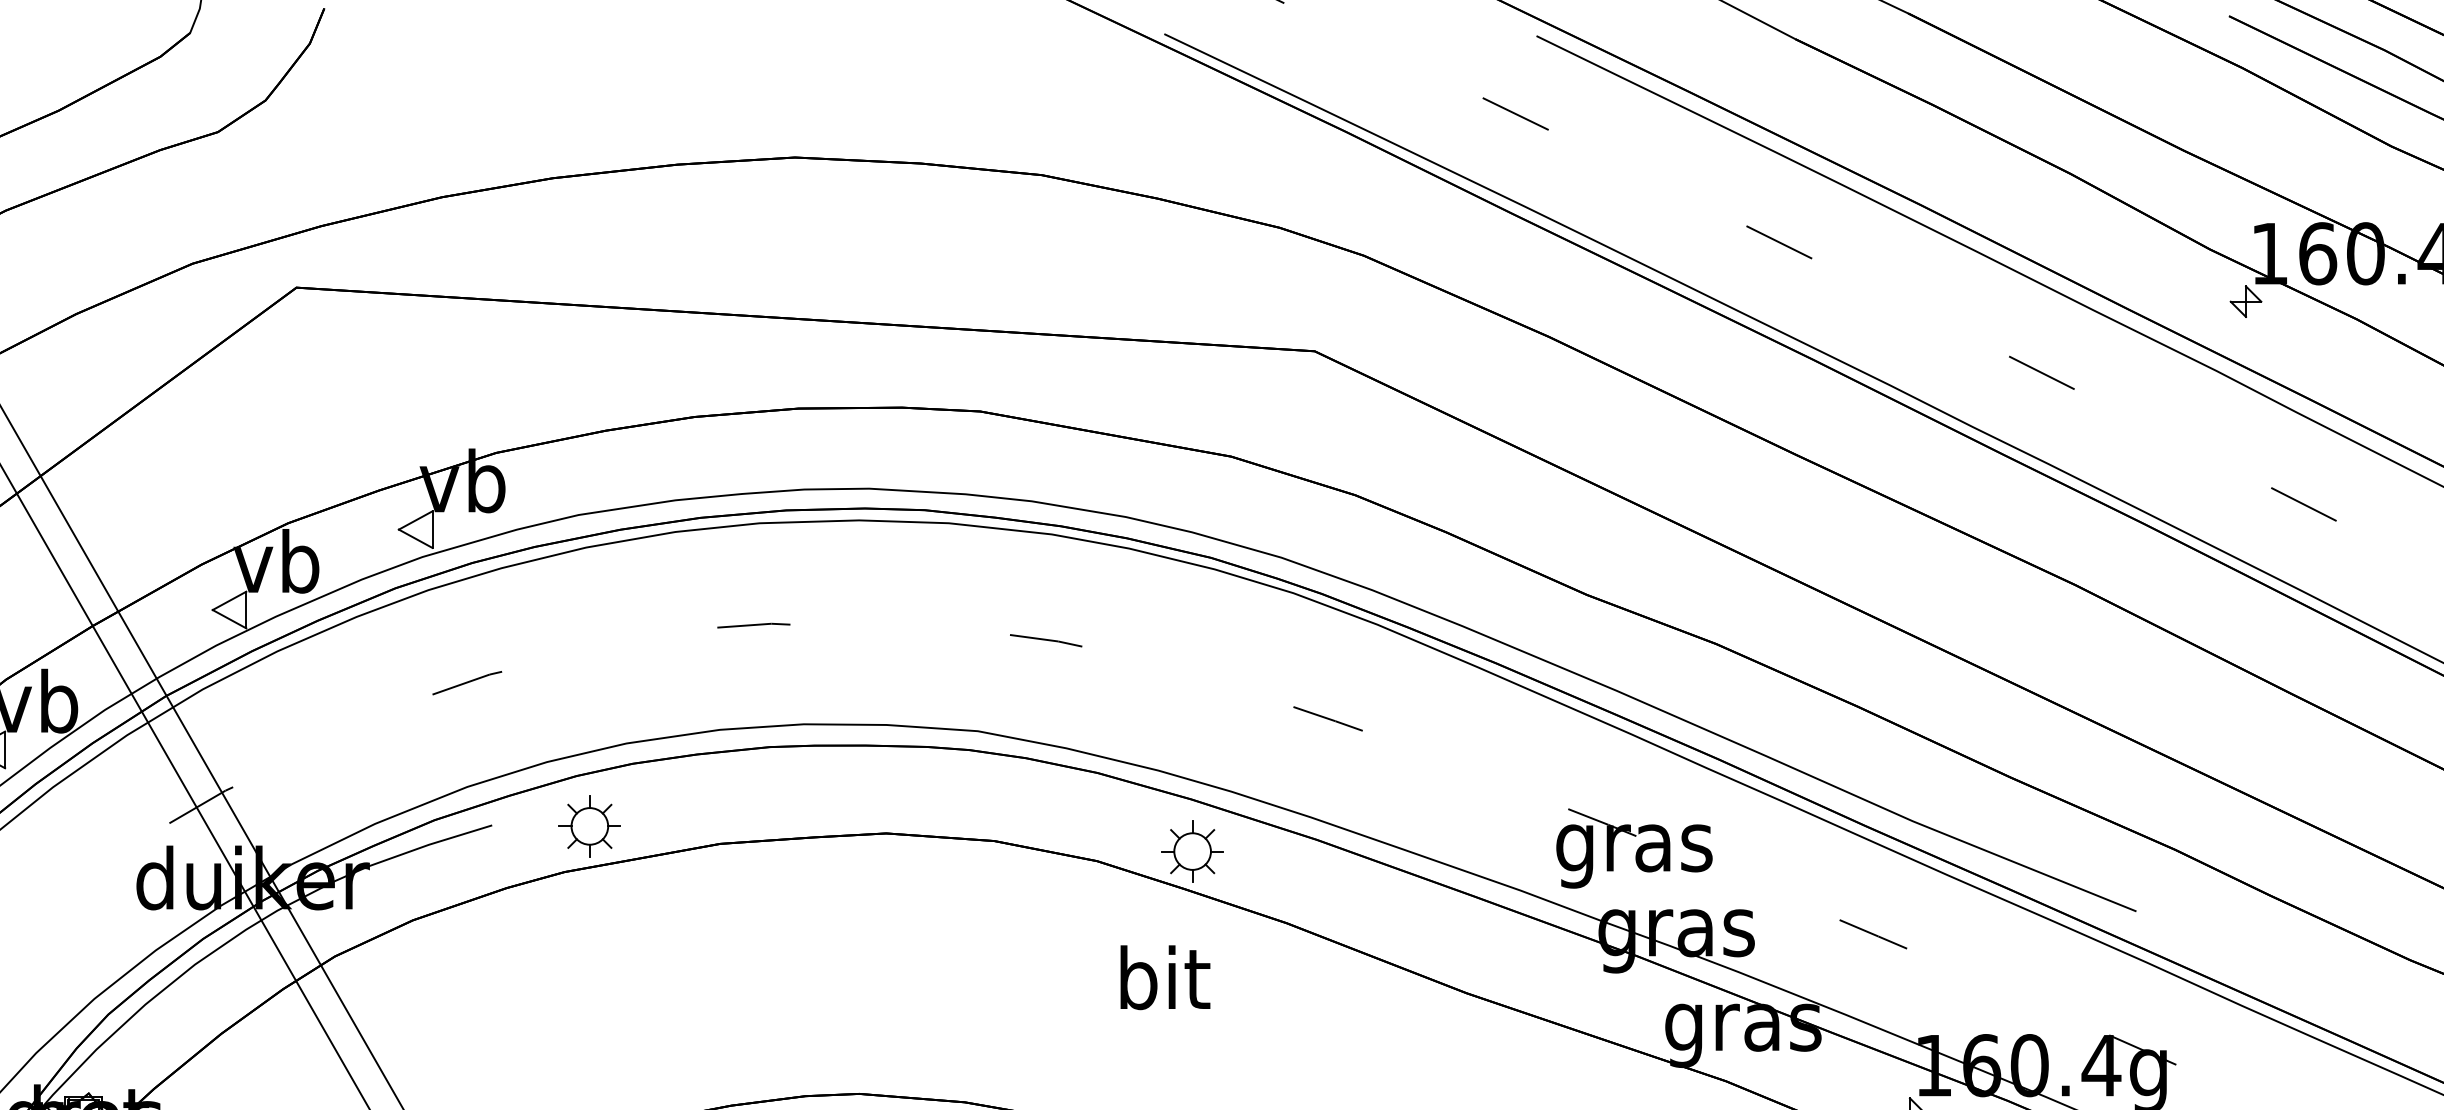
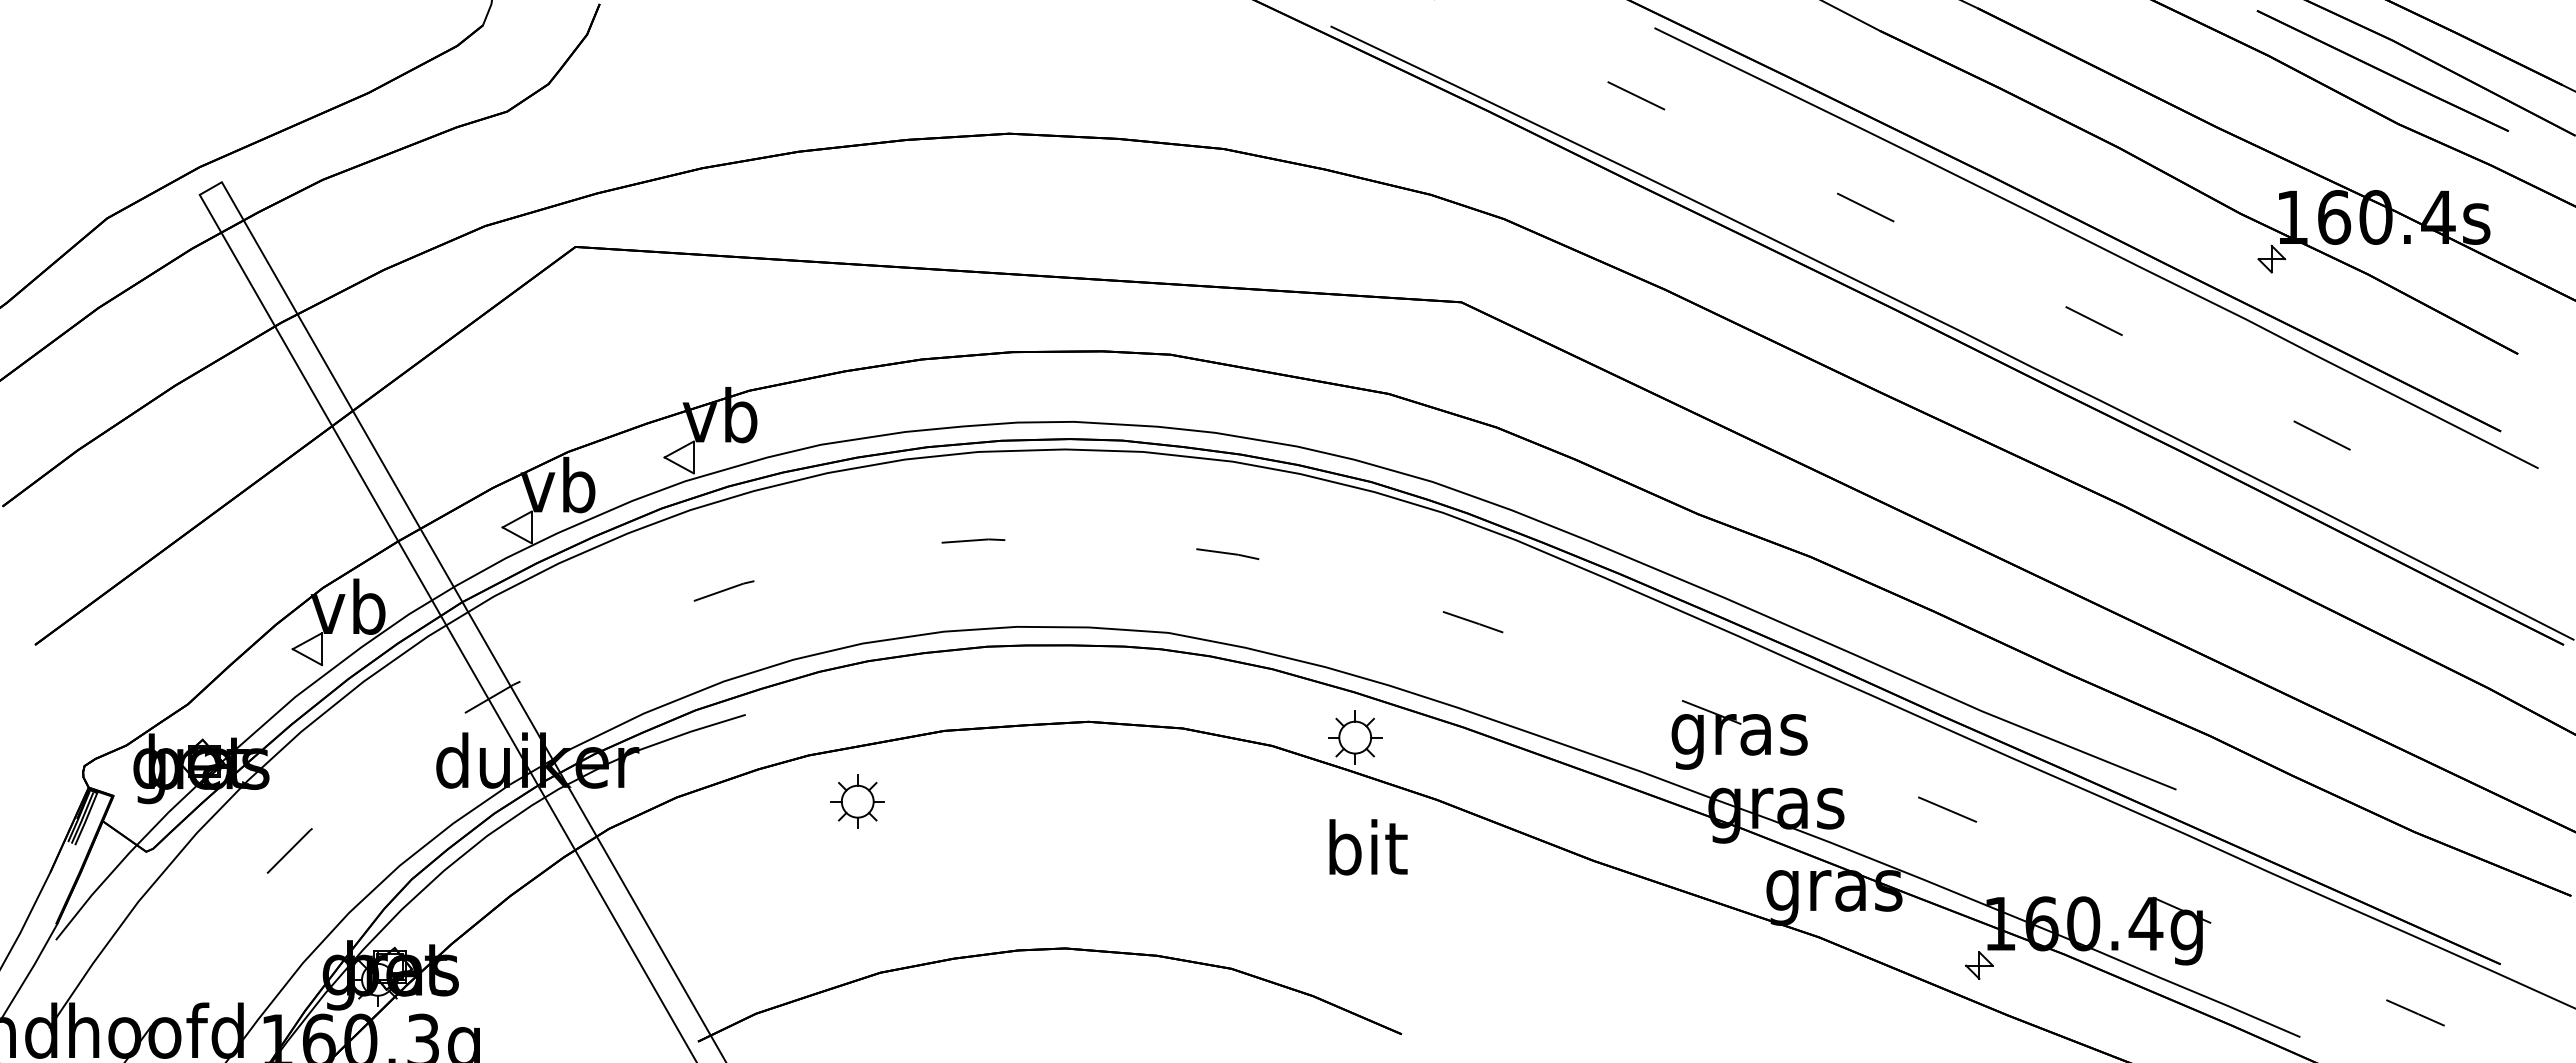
part: (589, 826) -> (857, 801), moved
text: (1165, 977) -> (1368, 847), moved

